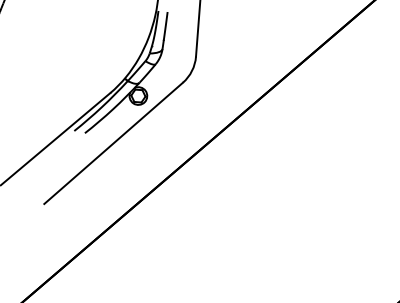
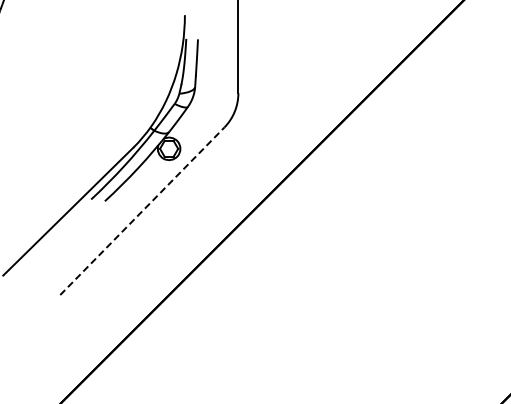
line: (113, 142) -> (142, 210), solid -> dashed

